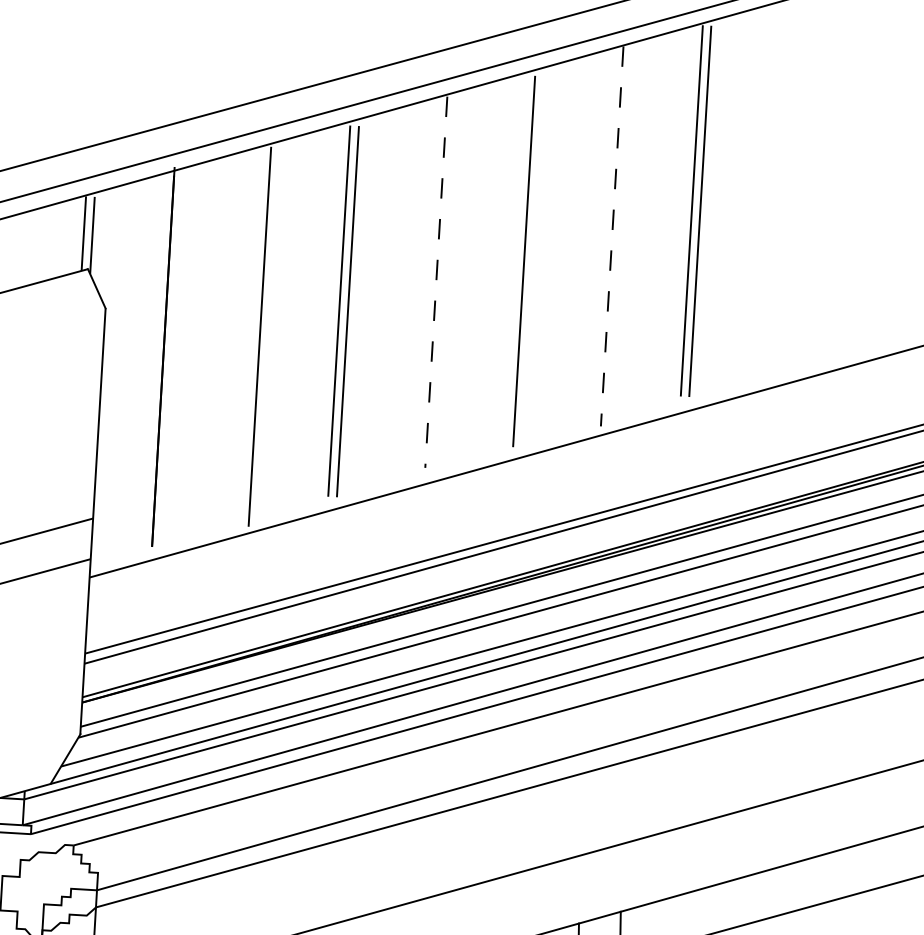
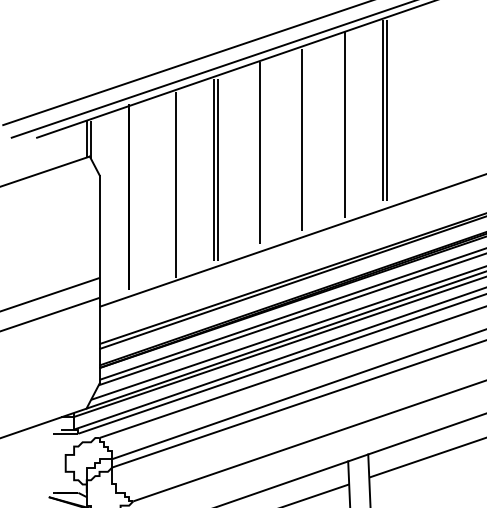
line: (612, 236) -> (344, 125), dashed -> solid
line: (437, 281) -> (260, 152), dashed -> solid

